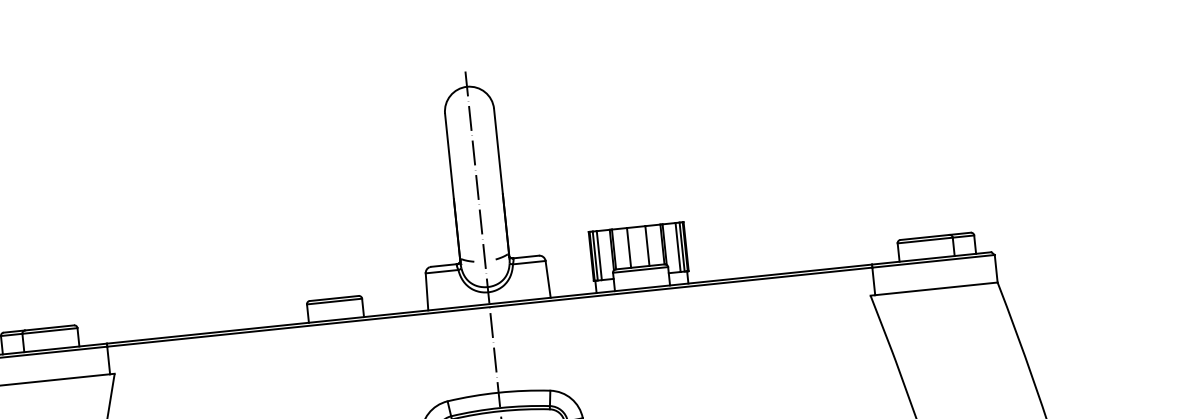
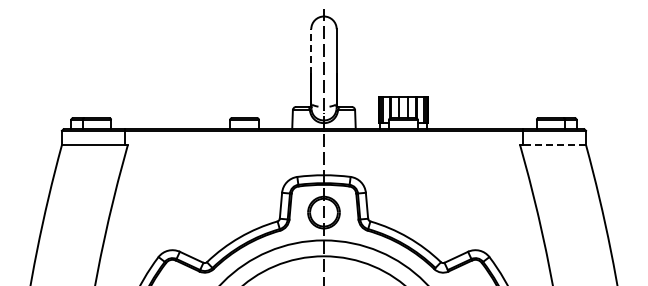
line: (449, 154) -> (311, 50), solid -> dashed
line: (936, 289) -> (554, 145), solid -> dashed

